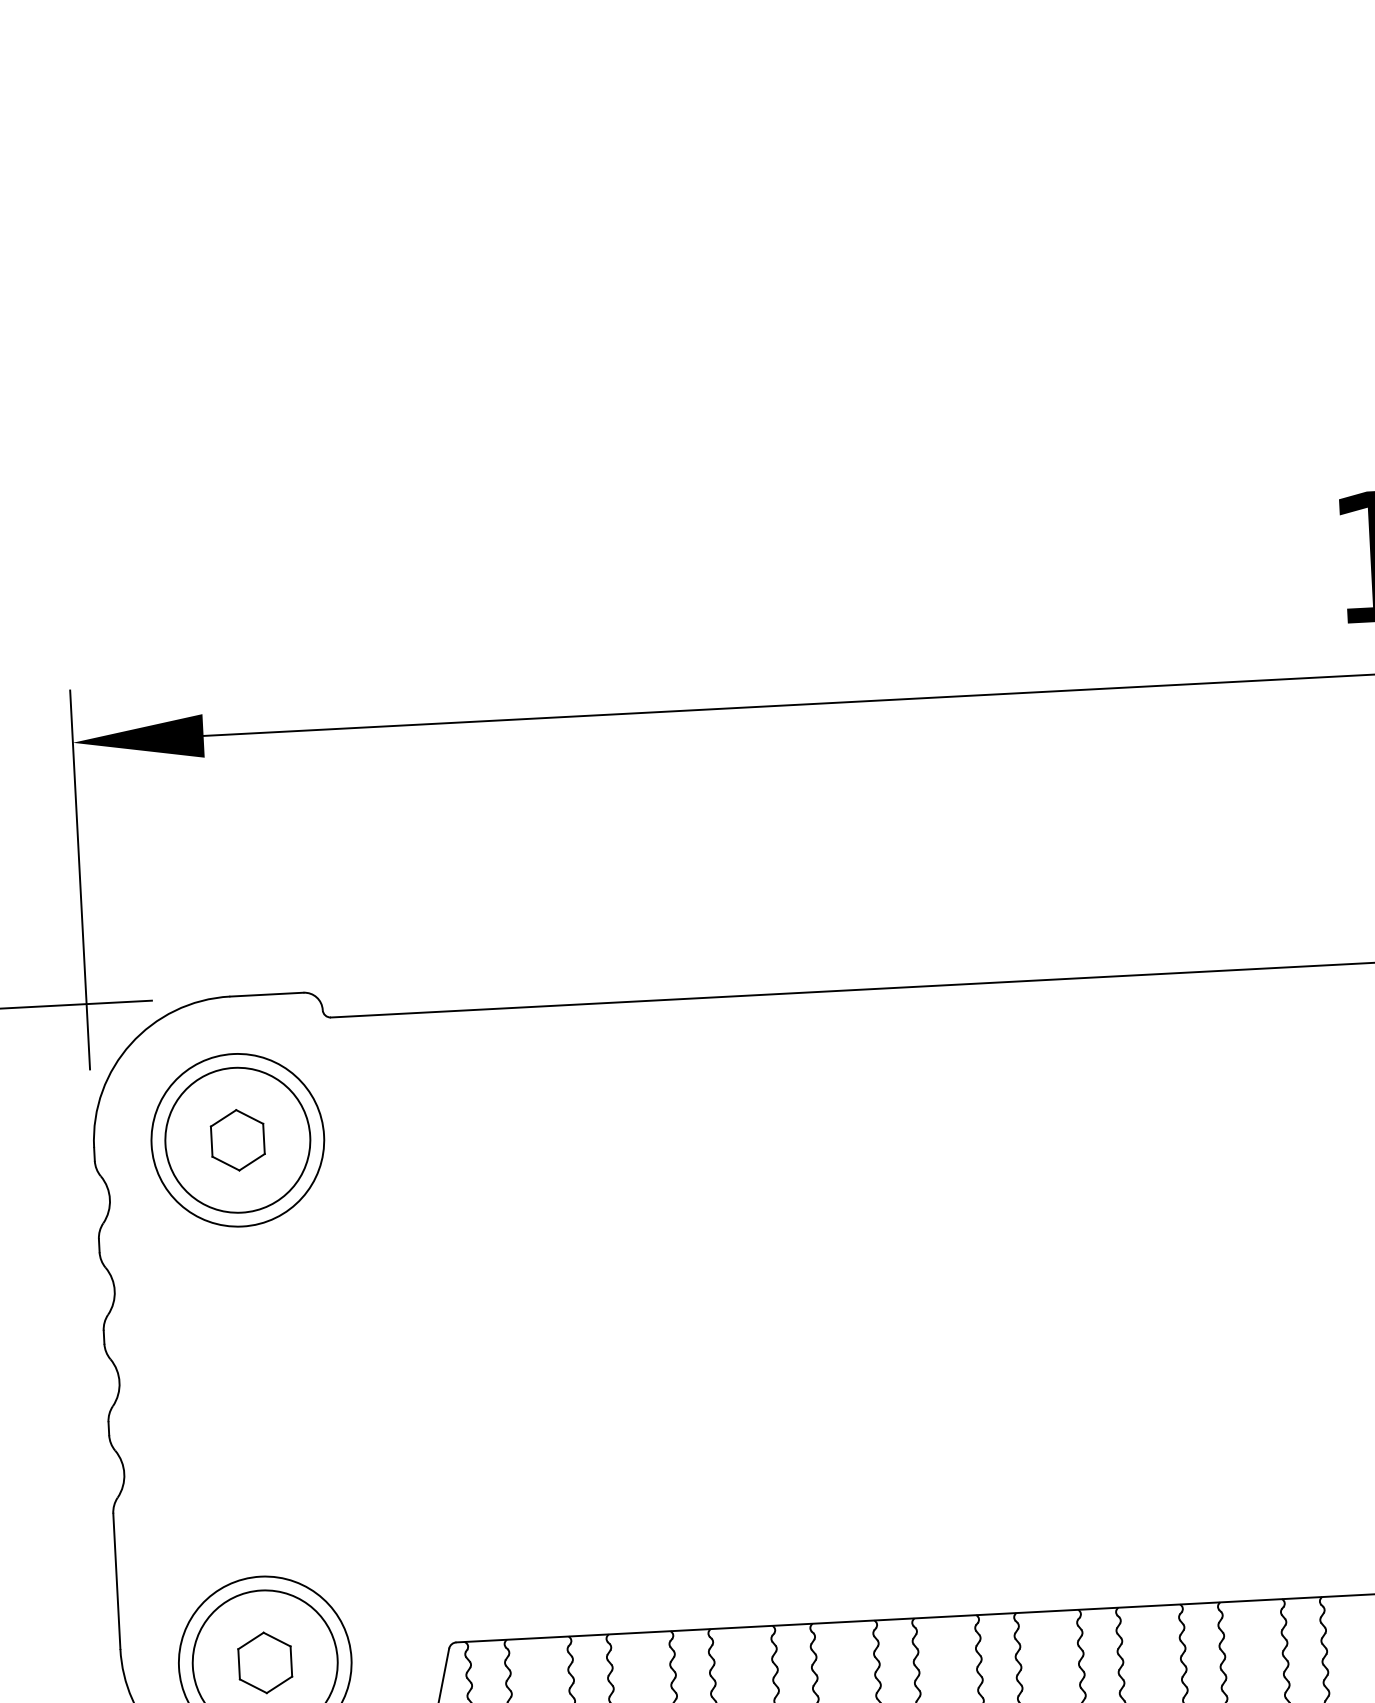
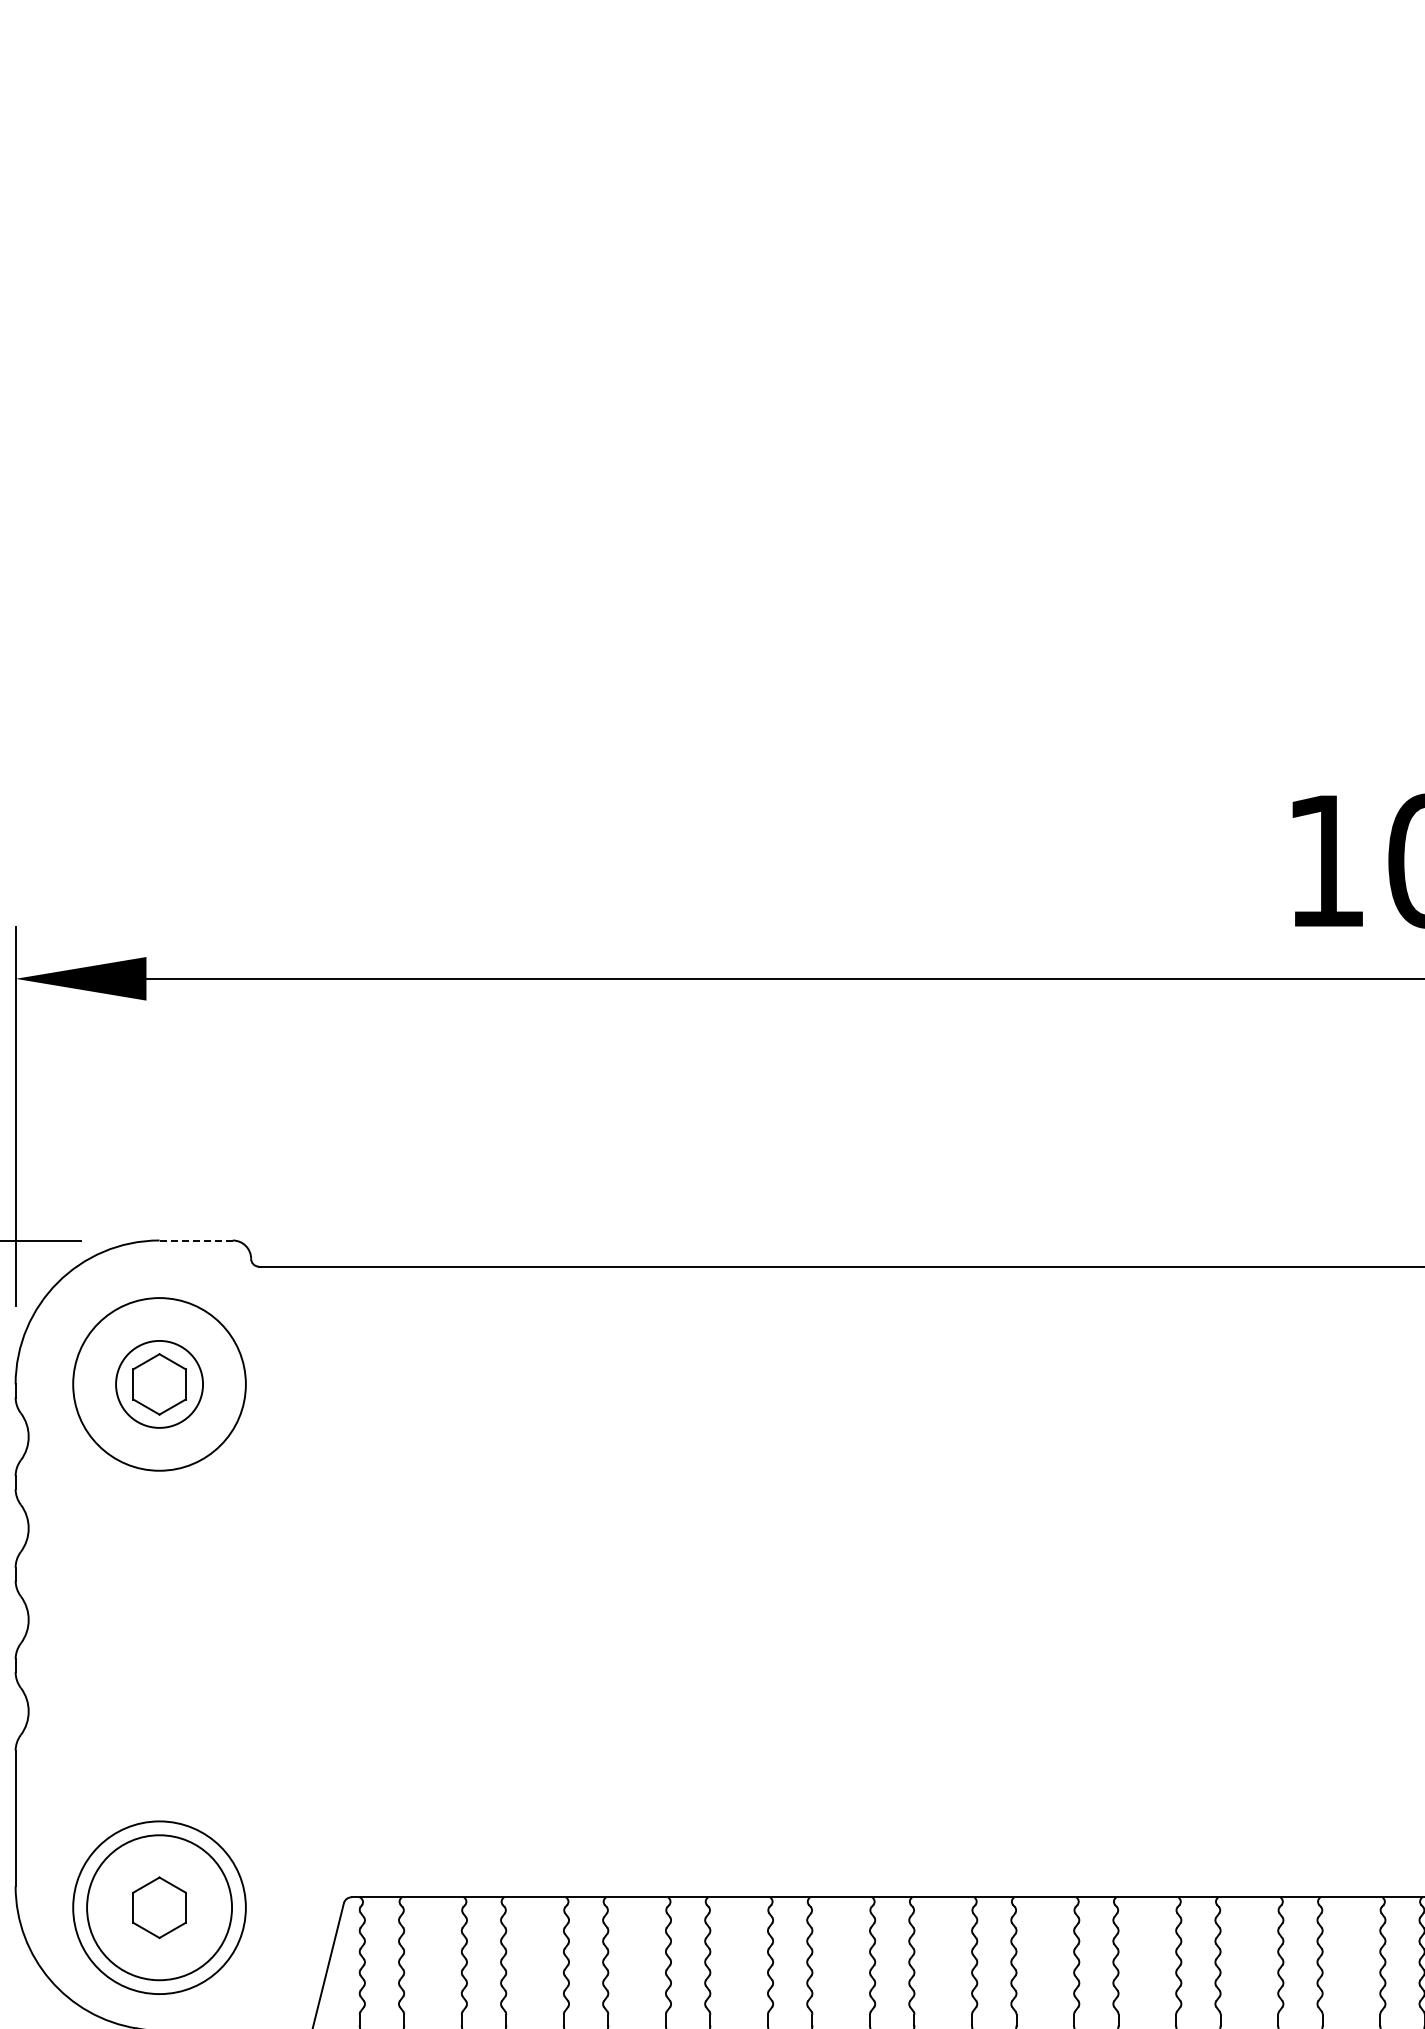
line: (267, 994) -> (196, 1240), solid -> dashed
circle: (237, 1139) -> (159, 1383), size x0.6

